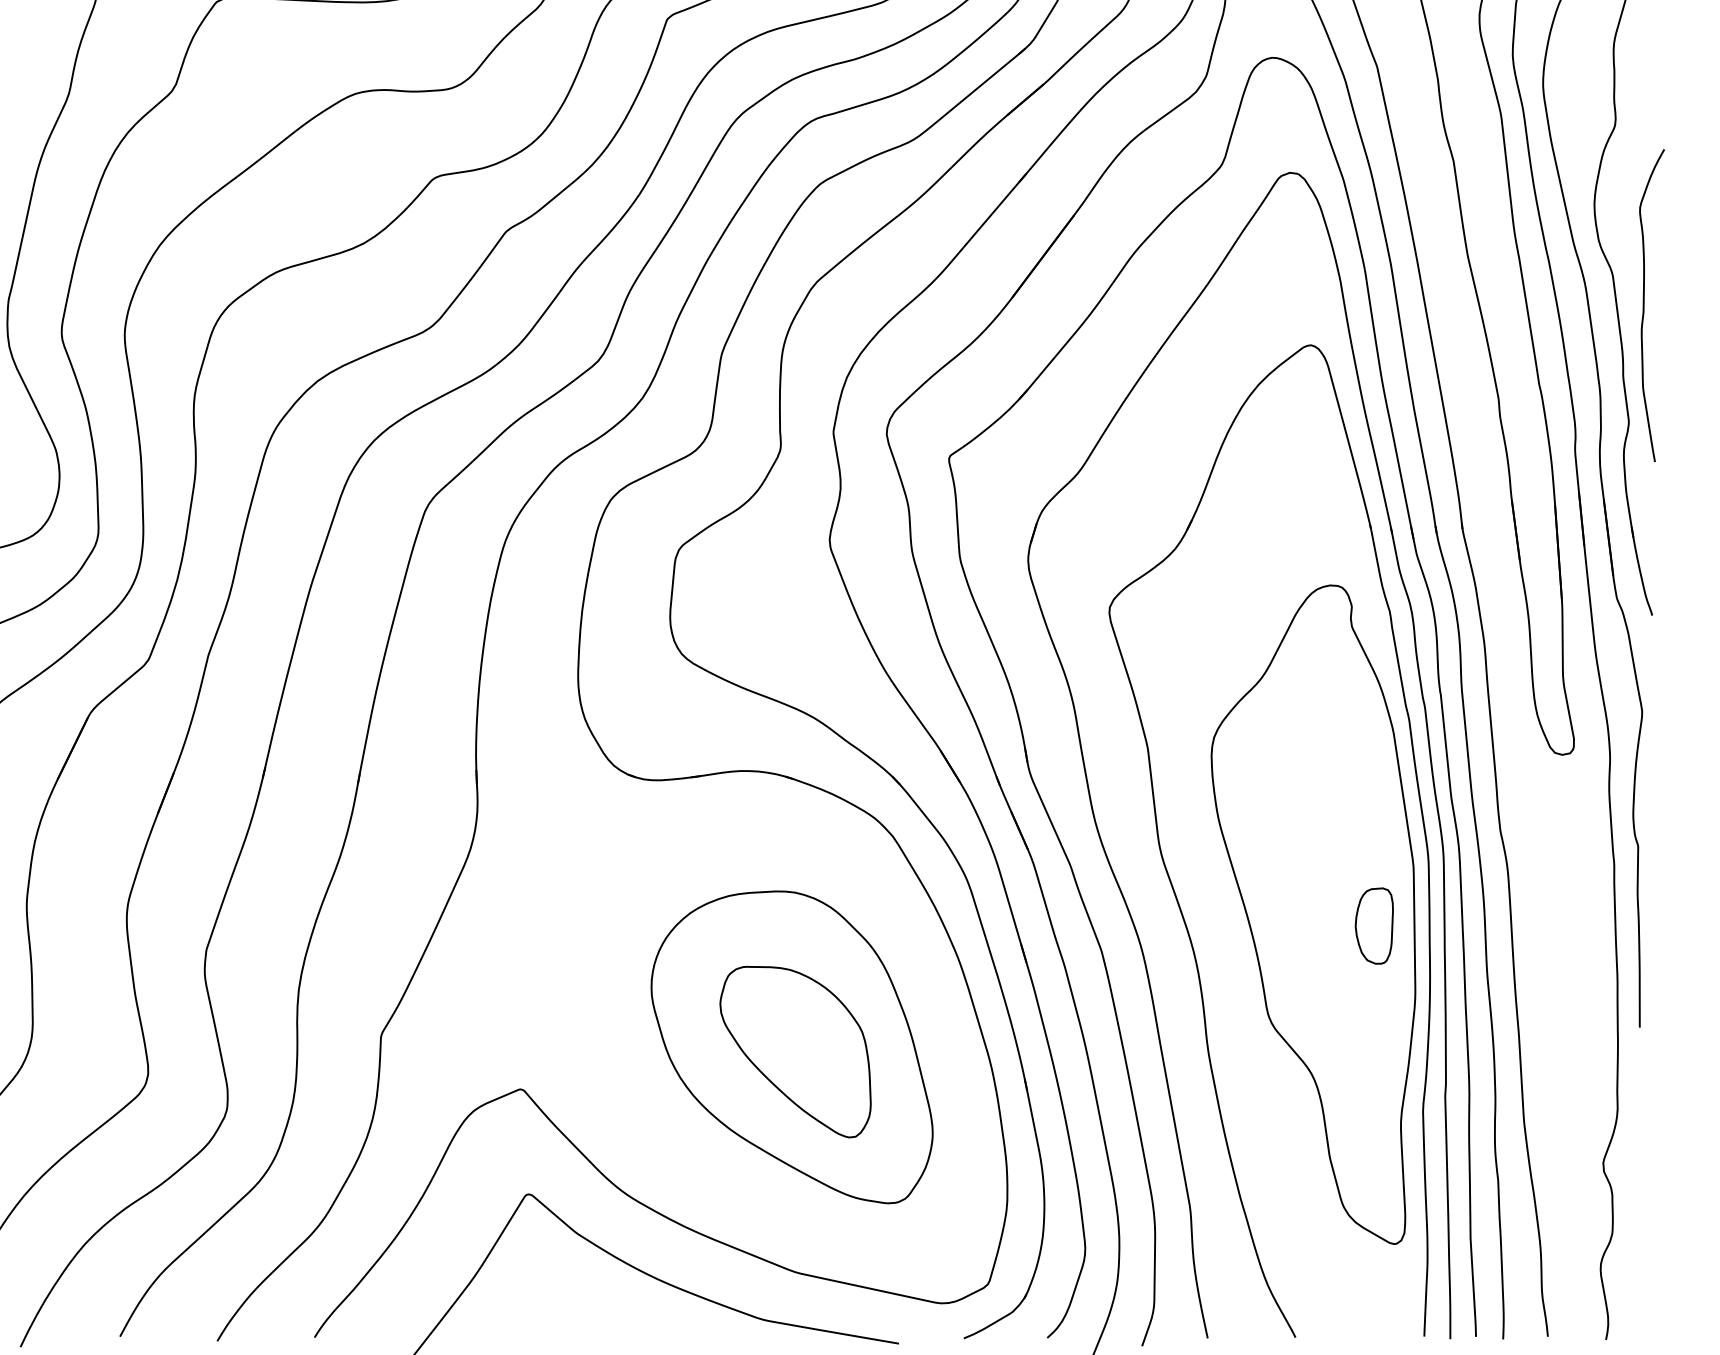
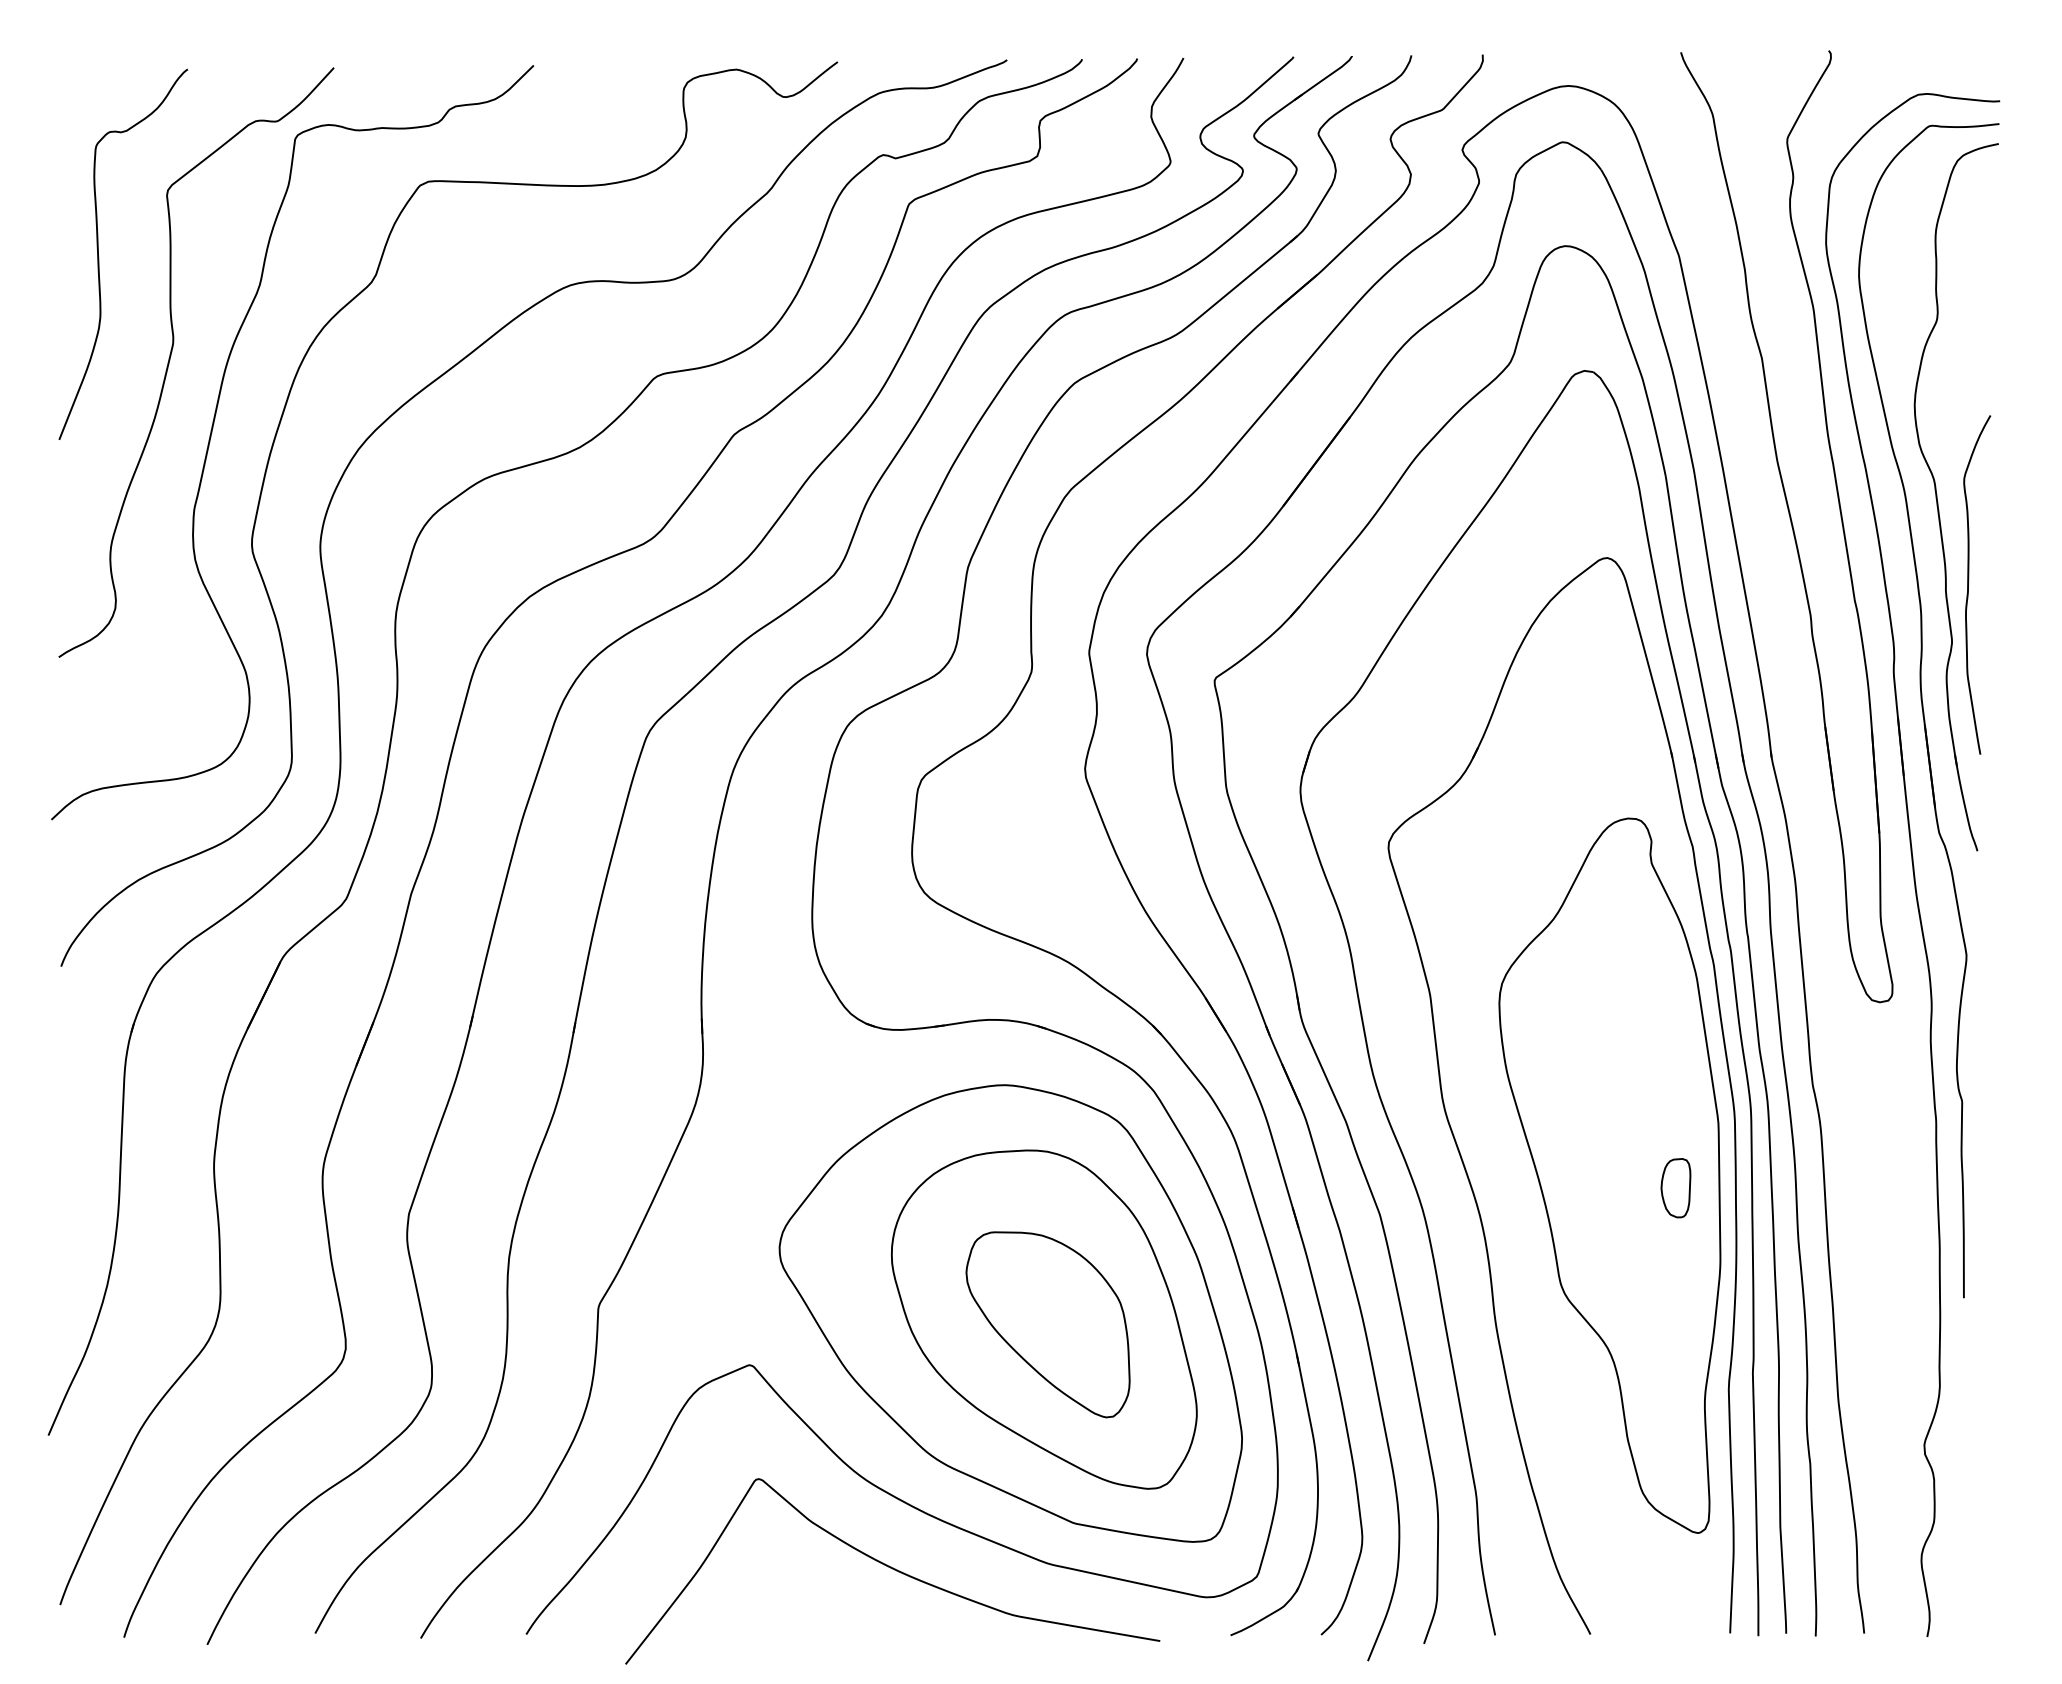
curve: (1644, 302) -> (1969, 581), moved
part: (1373, 926) -> (1675, 1188), size x0.71
part: (760, 1041) -> (1010, 1313), added

